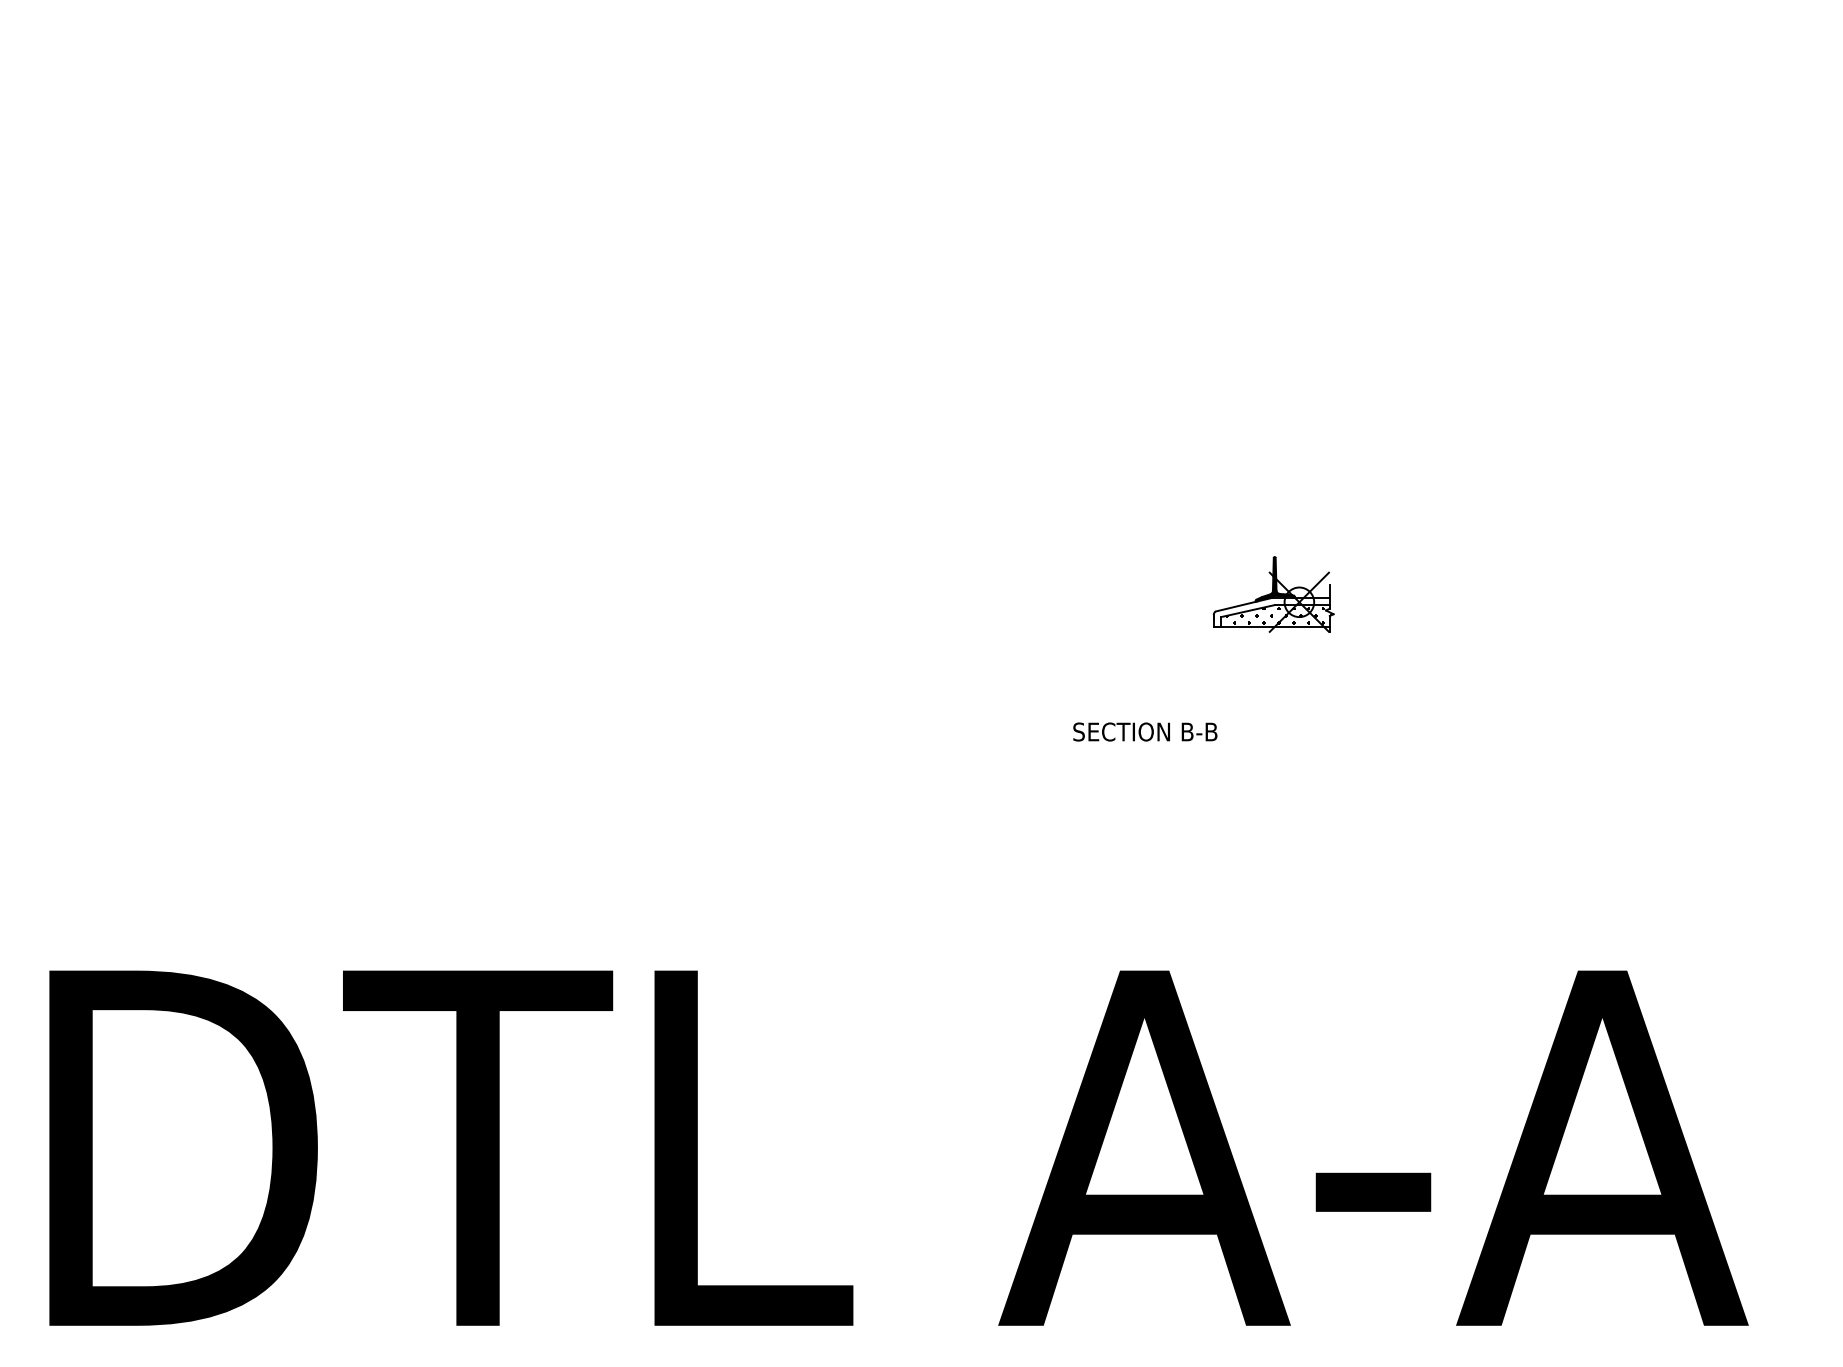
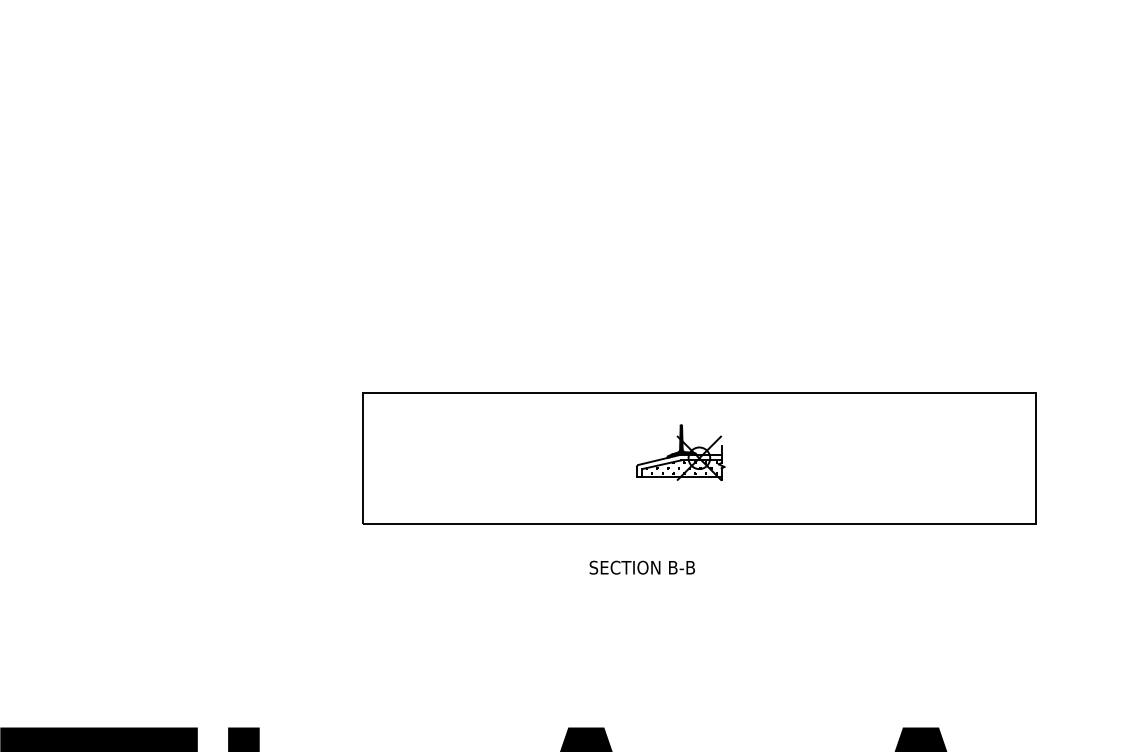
part: (1299, 601) -> (699, 457), added
text: (1145, 731) -> (642, 567), moved

